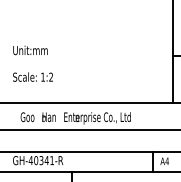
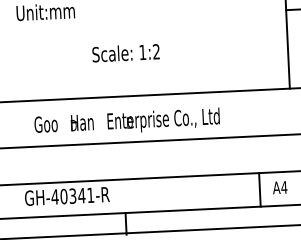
text: (32, 76) -> (125, 52), moved

